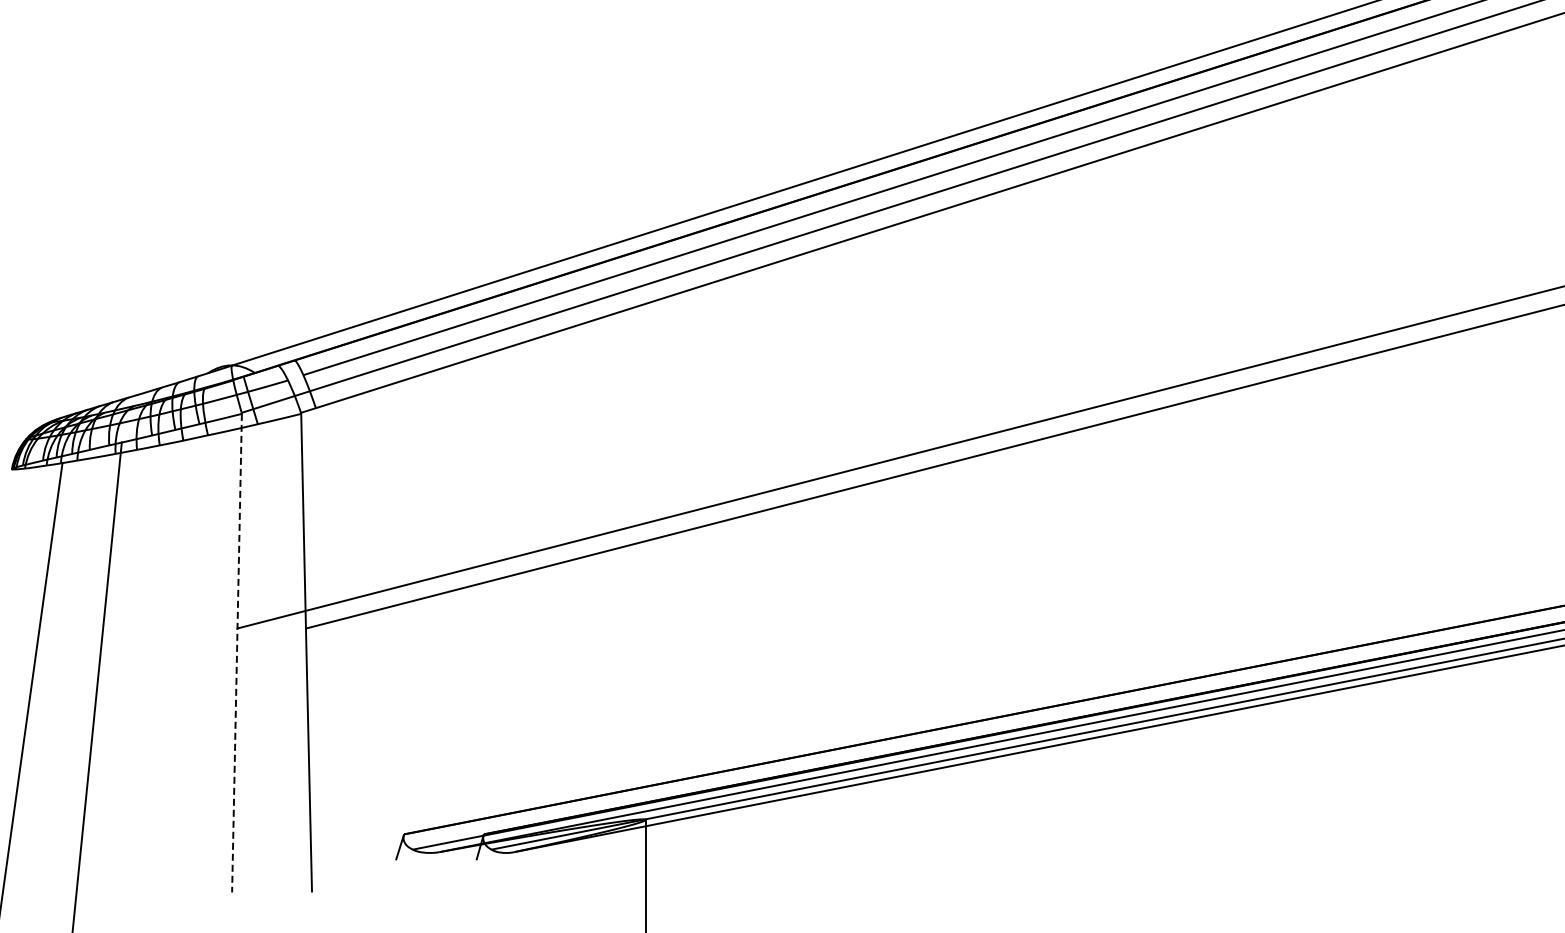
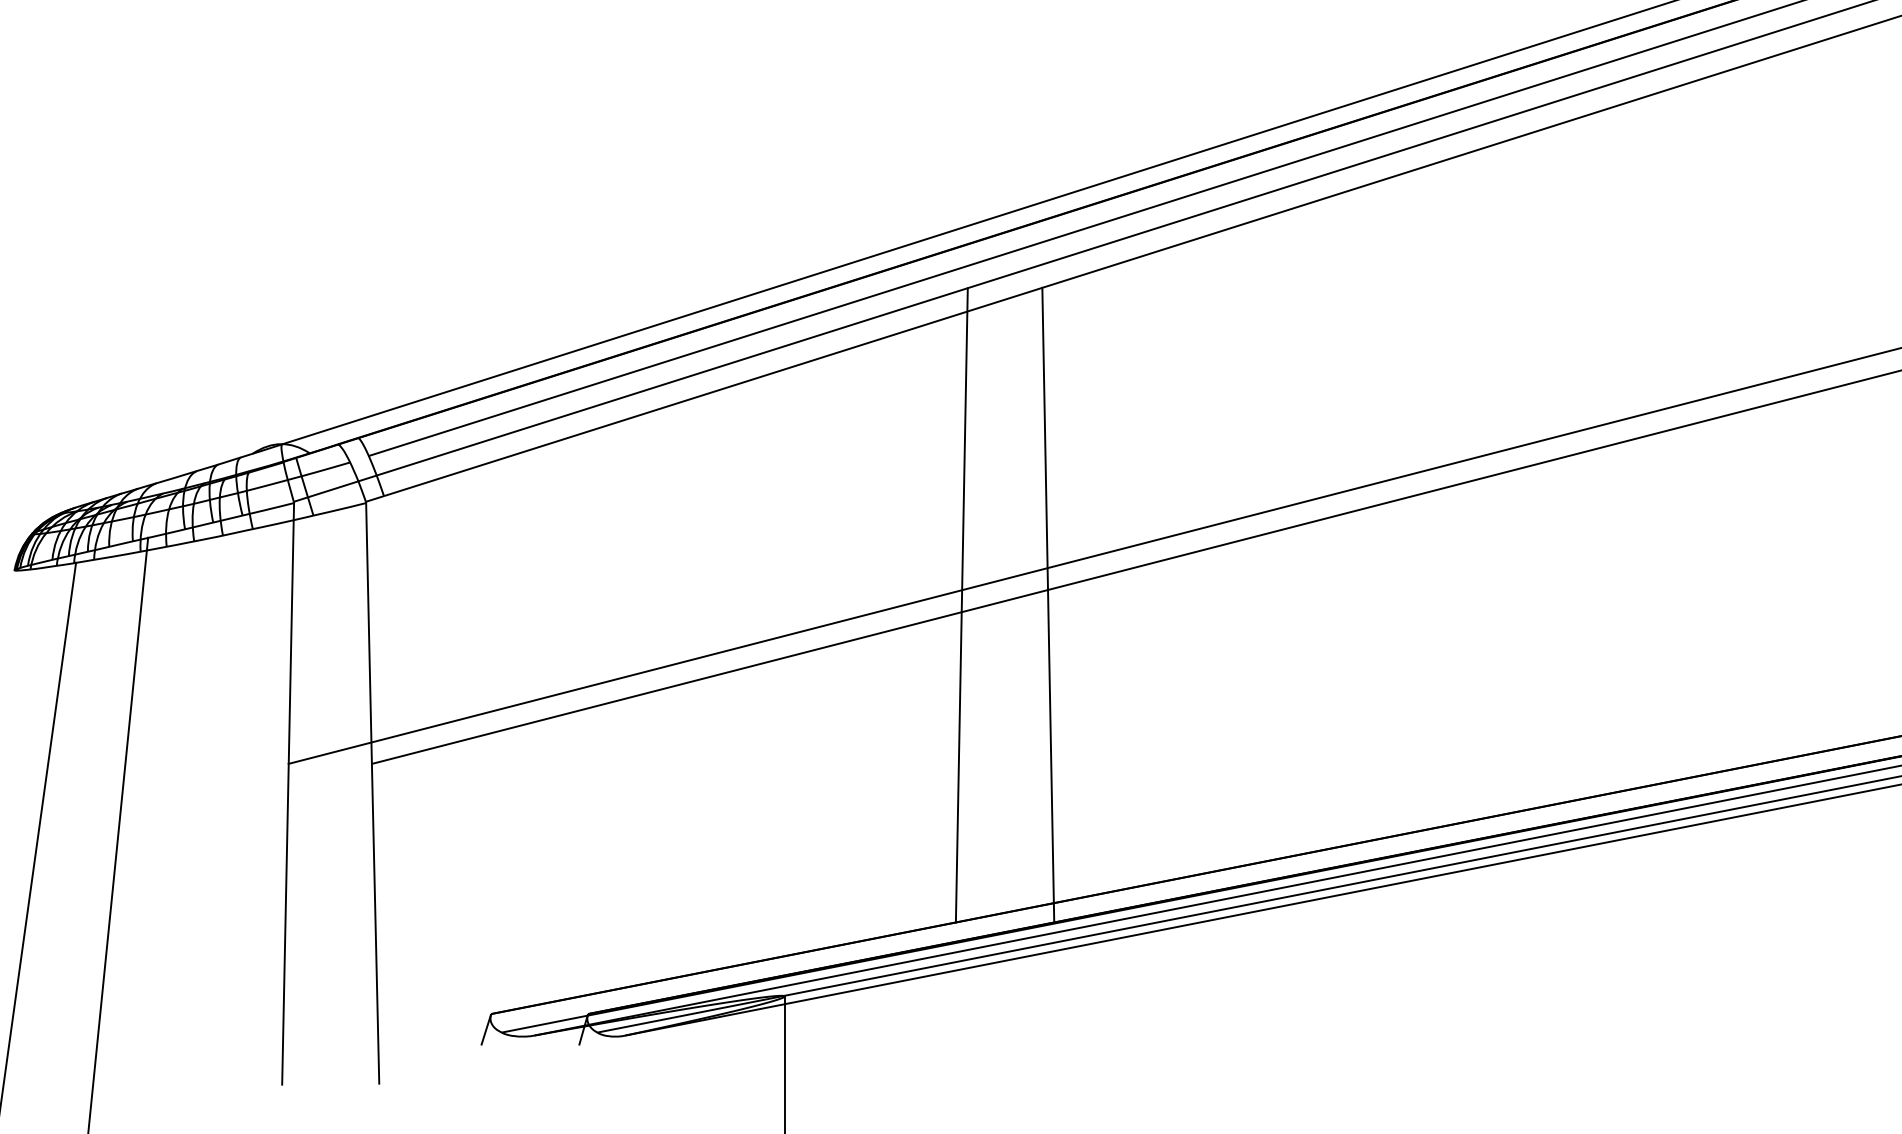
line: (791, 497) -> (961, 604), added
line: (862, 497) -> (1048, 604), added
line: (237, 653) -> (288, 794), dashed -> solid

